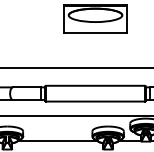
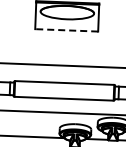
line: (95, 33) -> (66, 30), solid -> dashed

